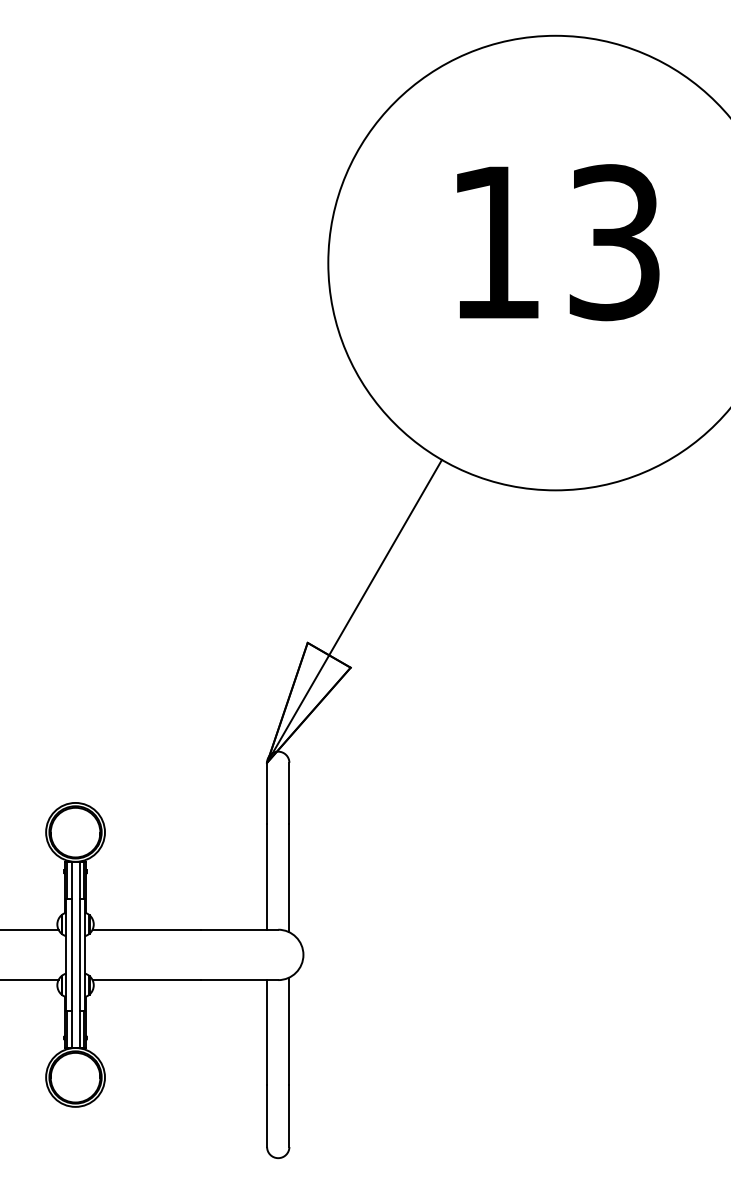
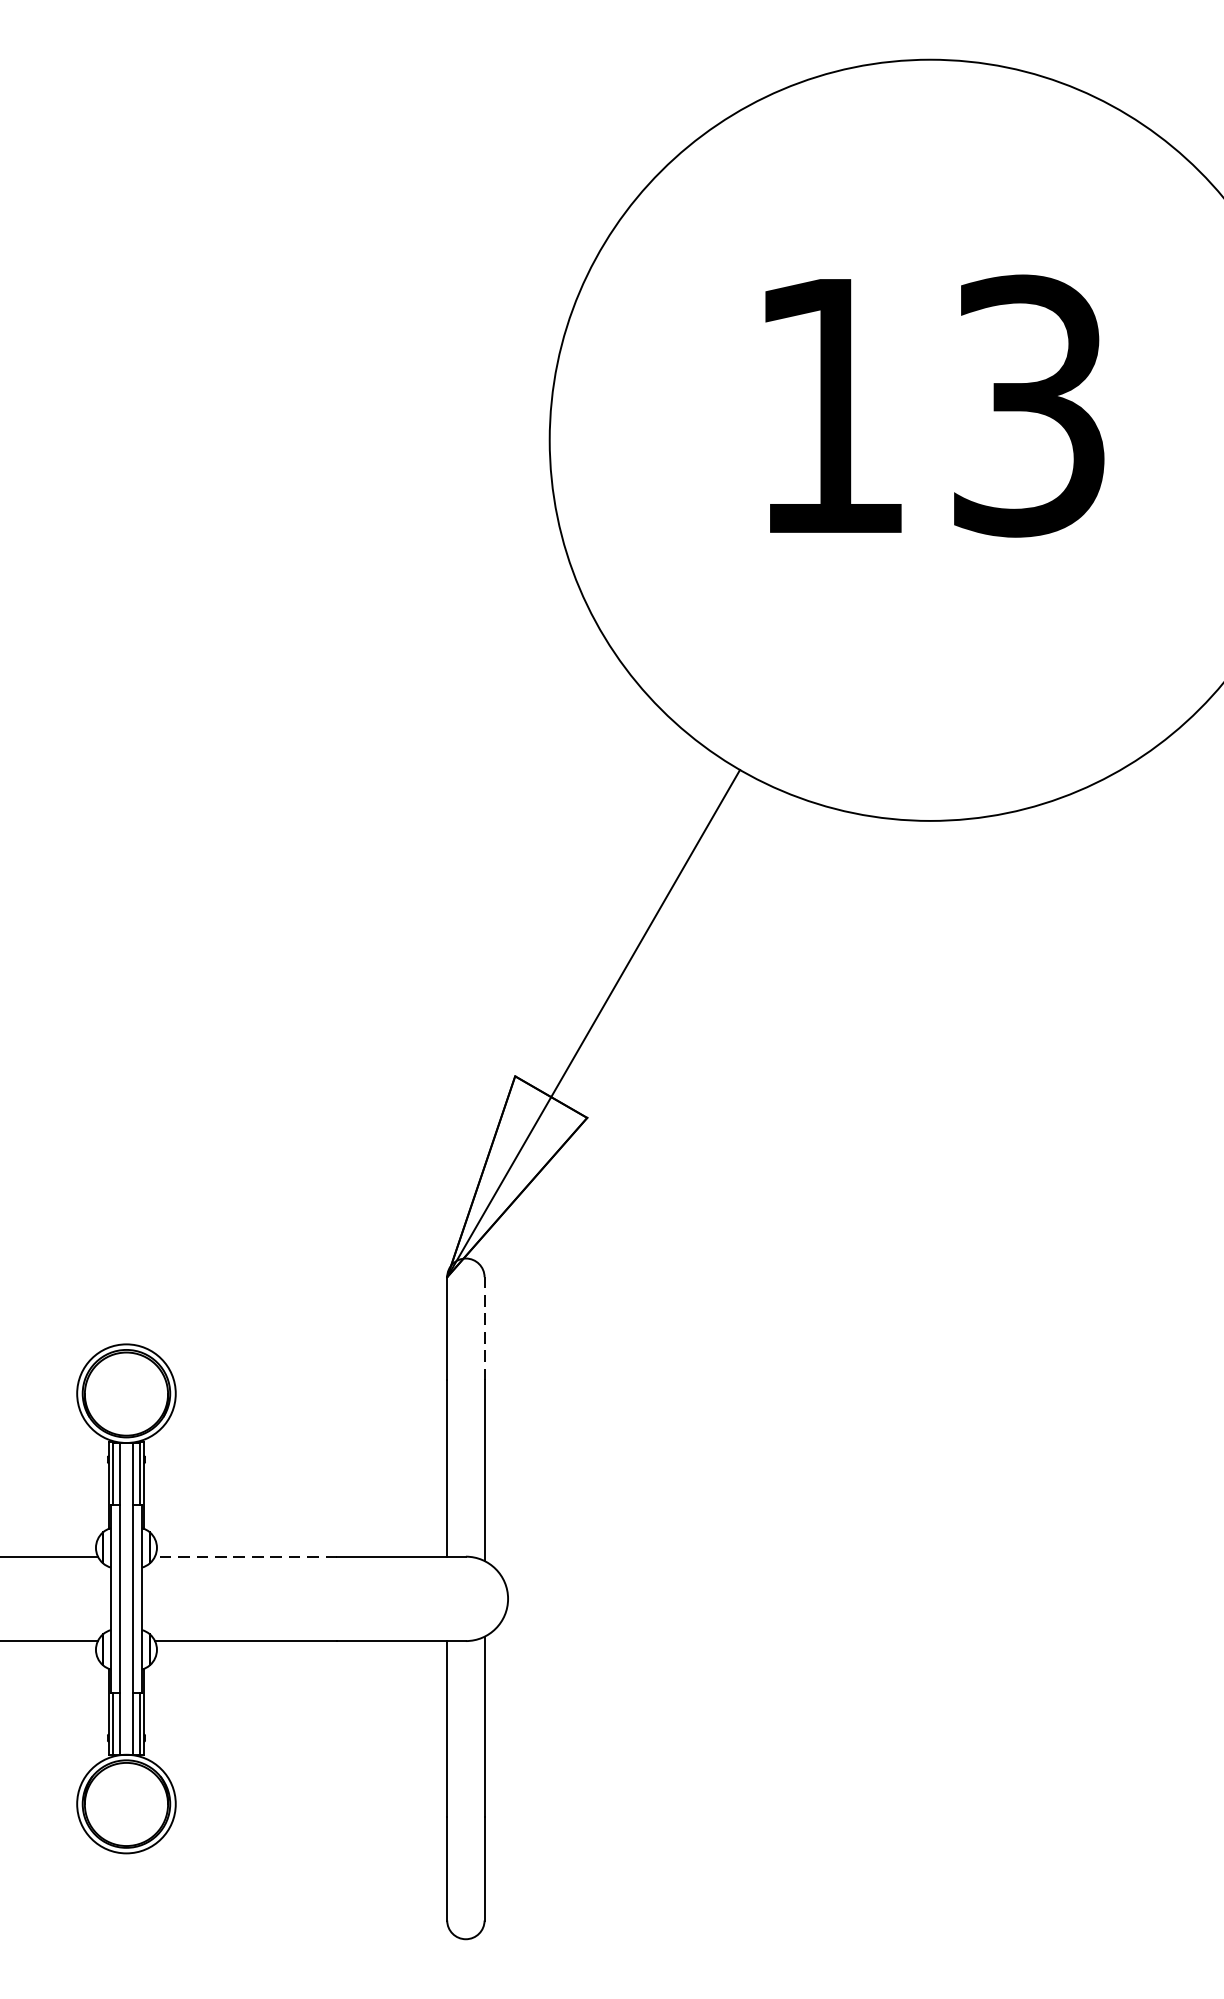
line: (289, 793) -> (484, 1328), solid -> dashed
line: (146, 929) -> (245, 1556), solid -> dashed

